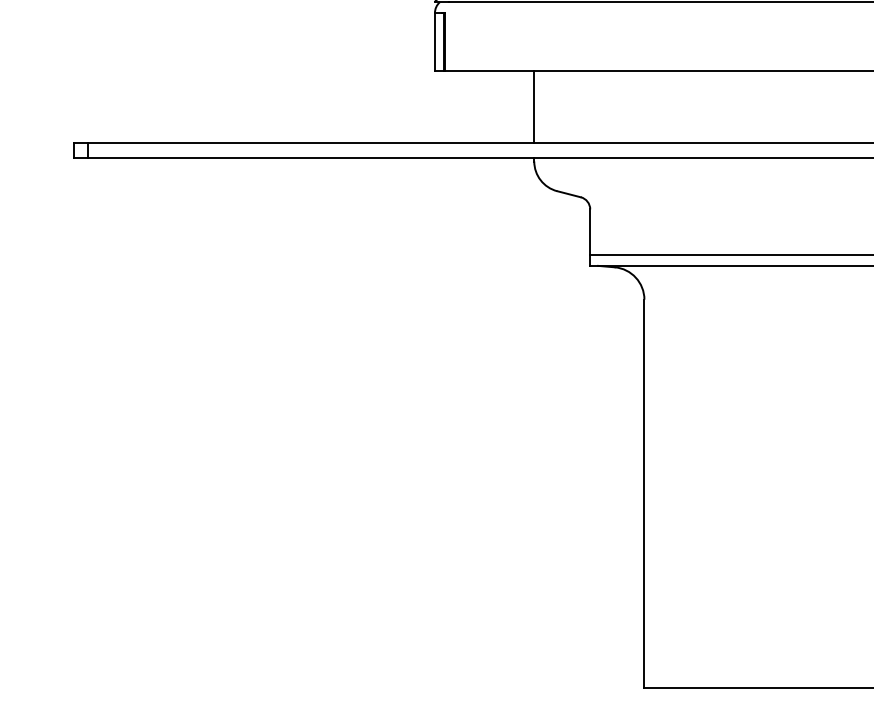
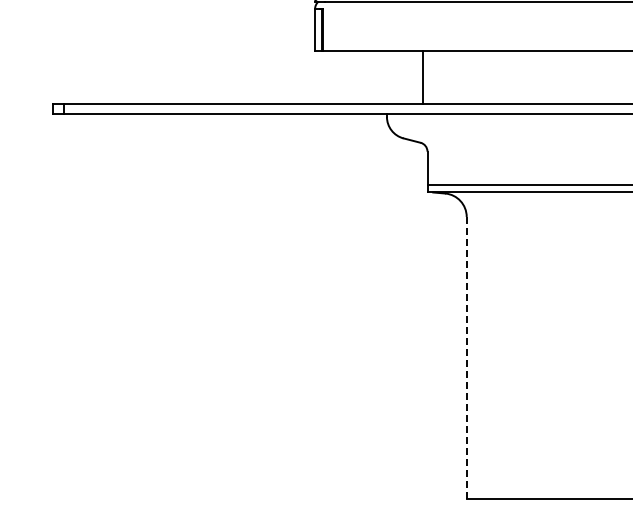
line: (533, 107) -> (422, 77), moved
line: (644, 493) -> (466, 357), solid -> dashed

